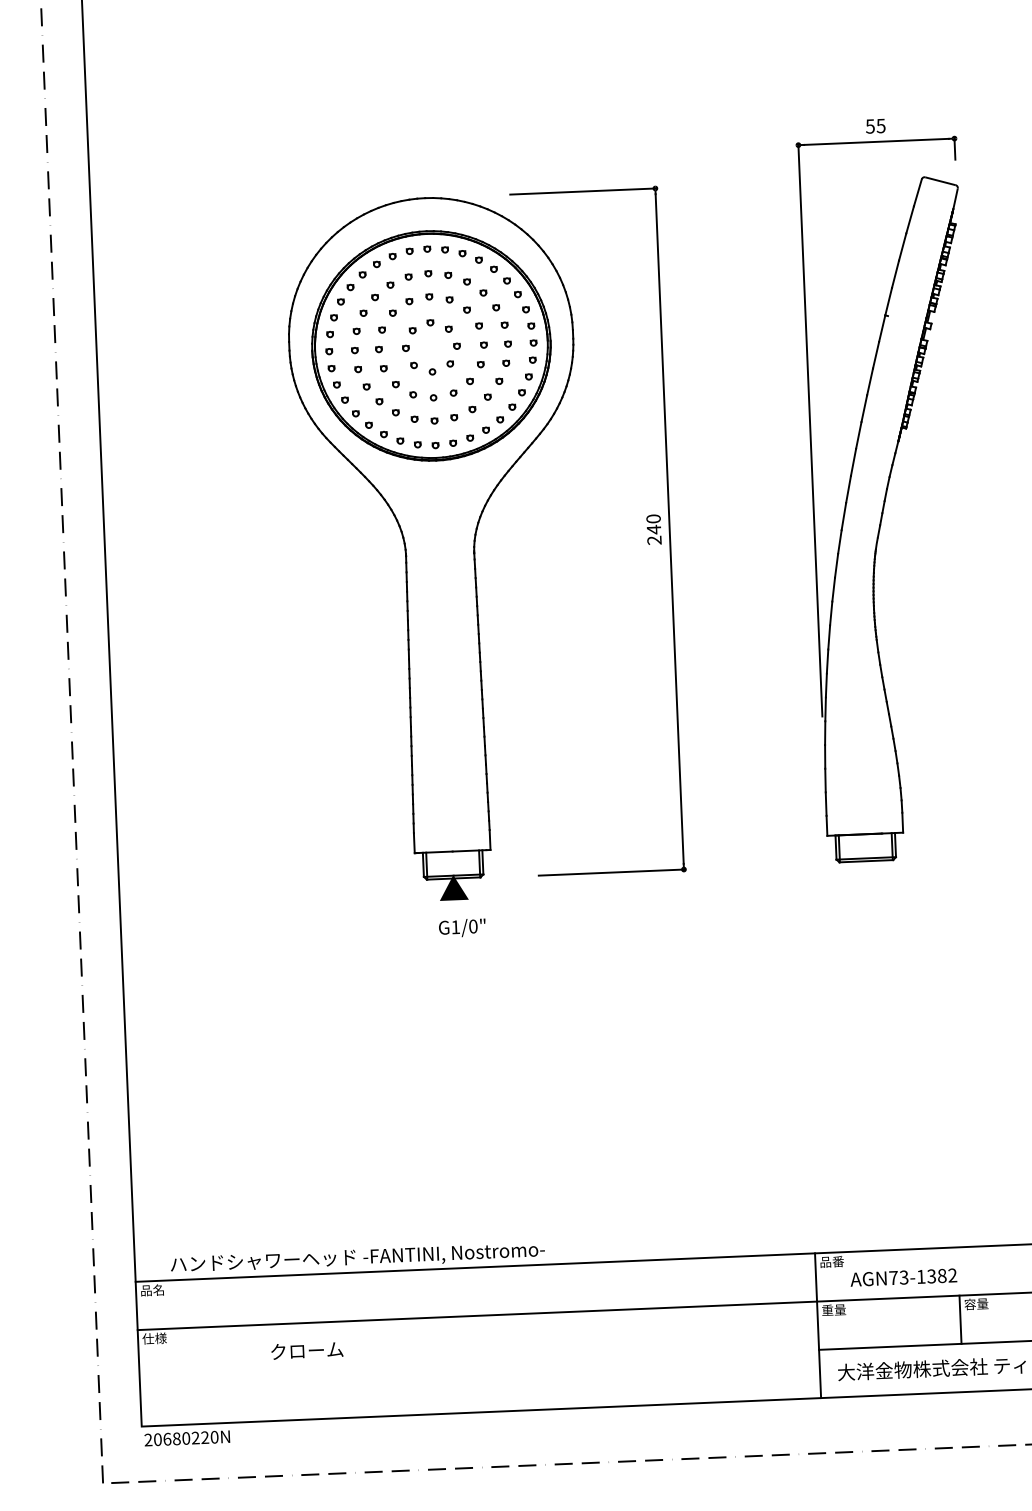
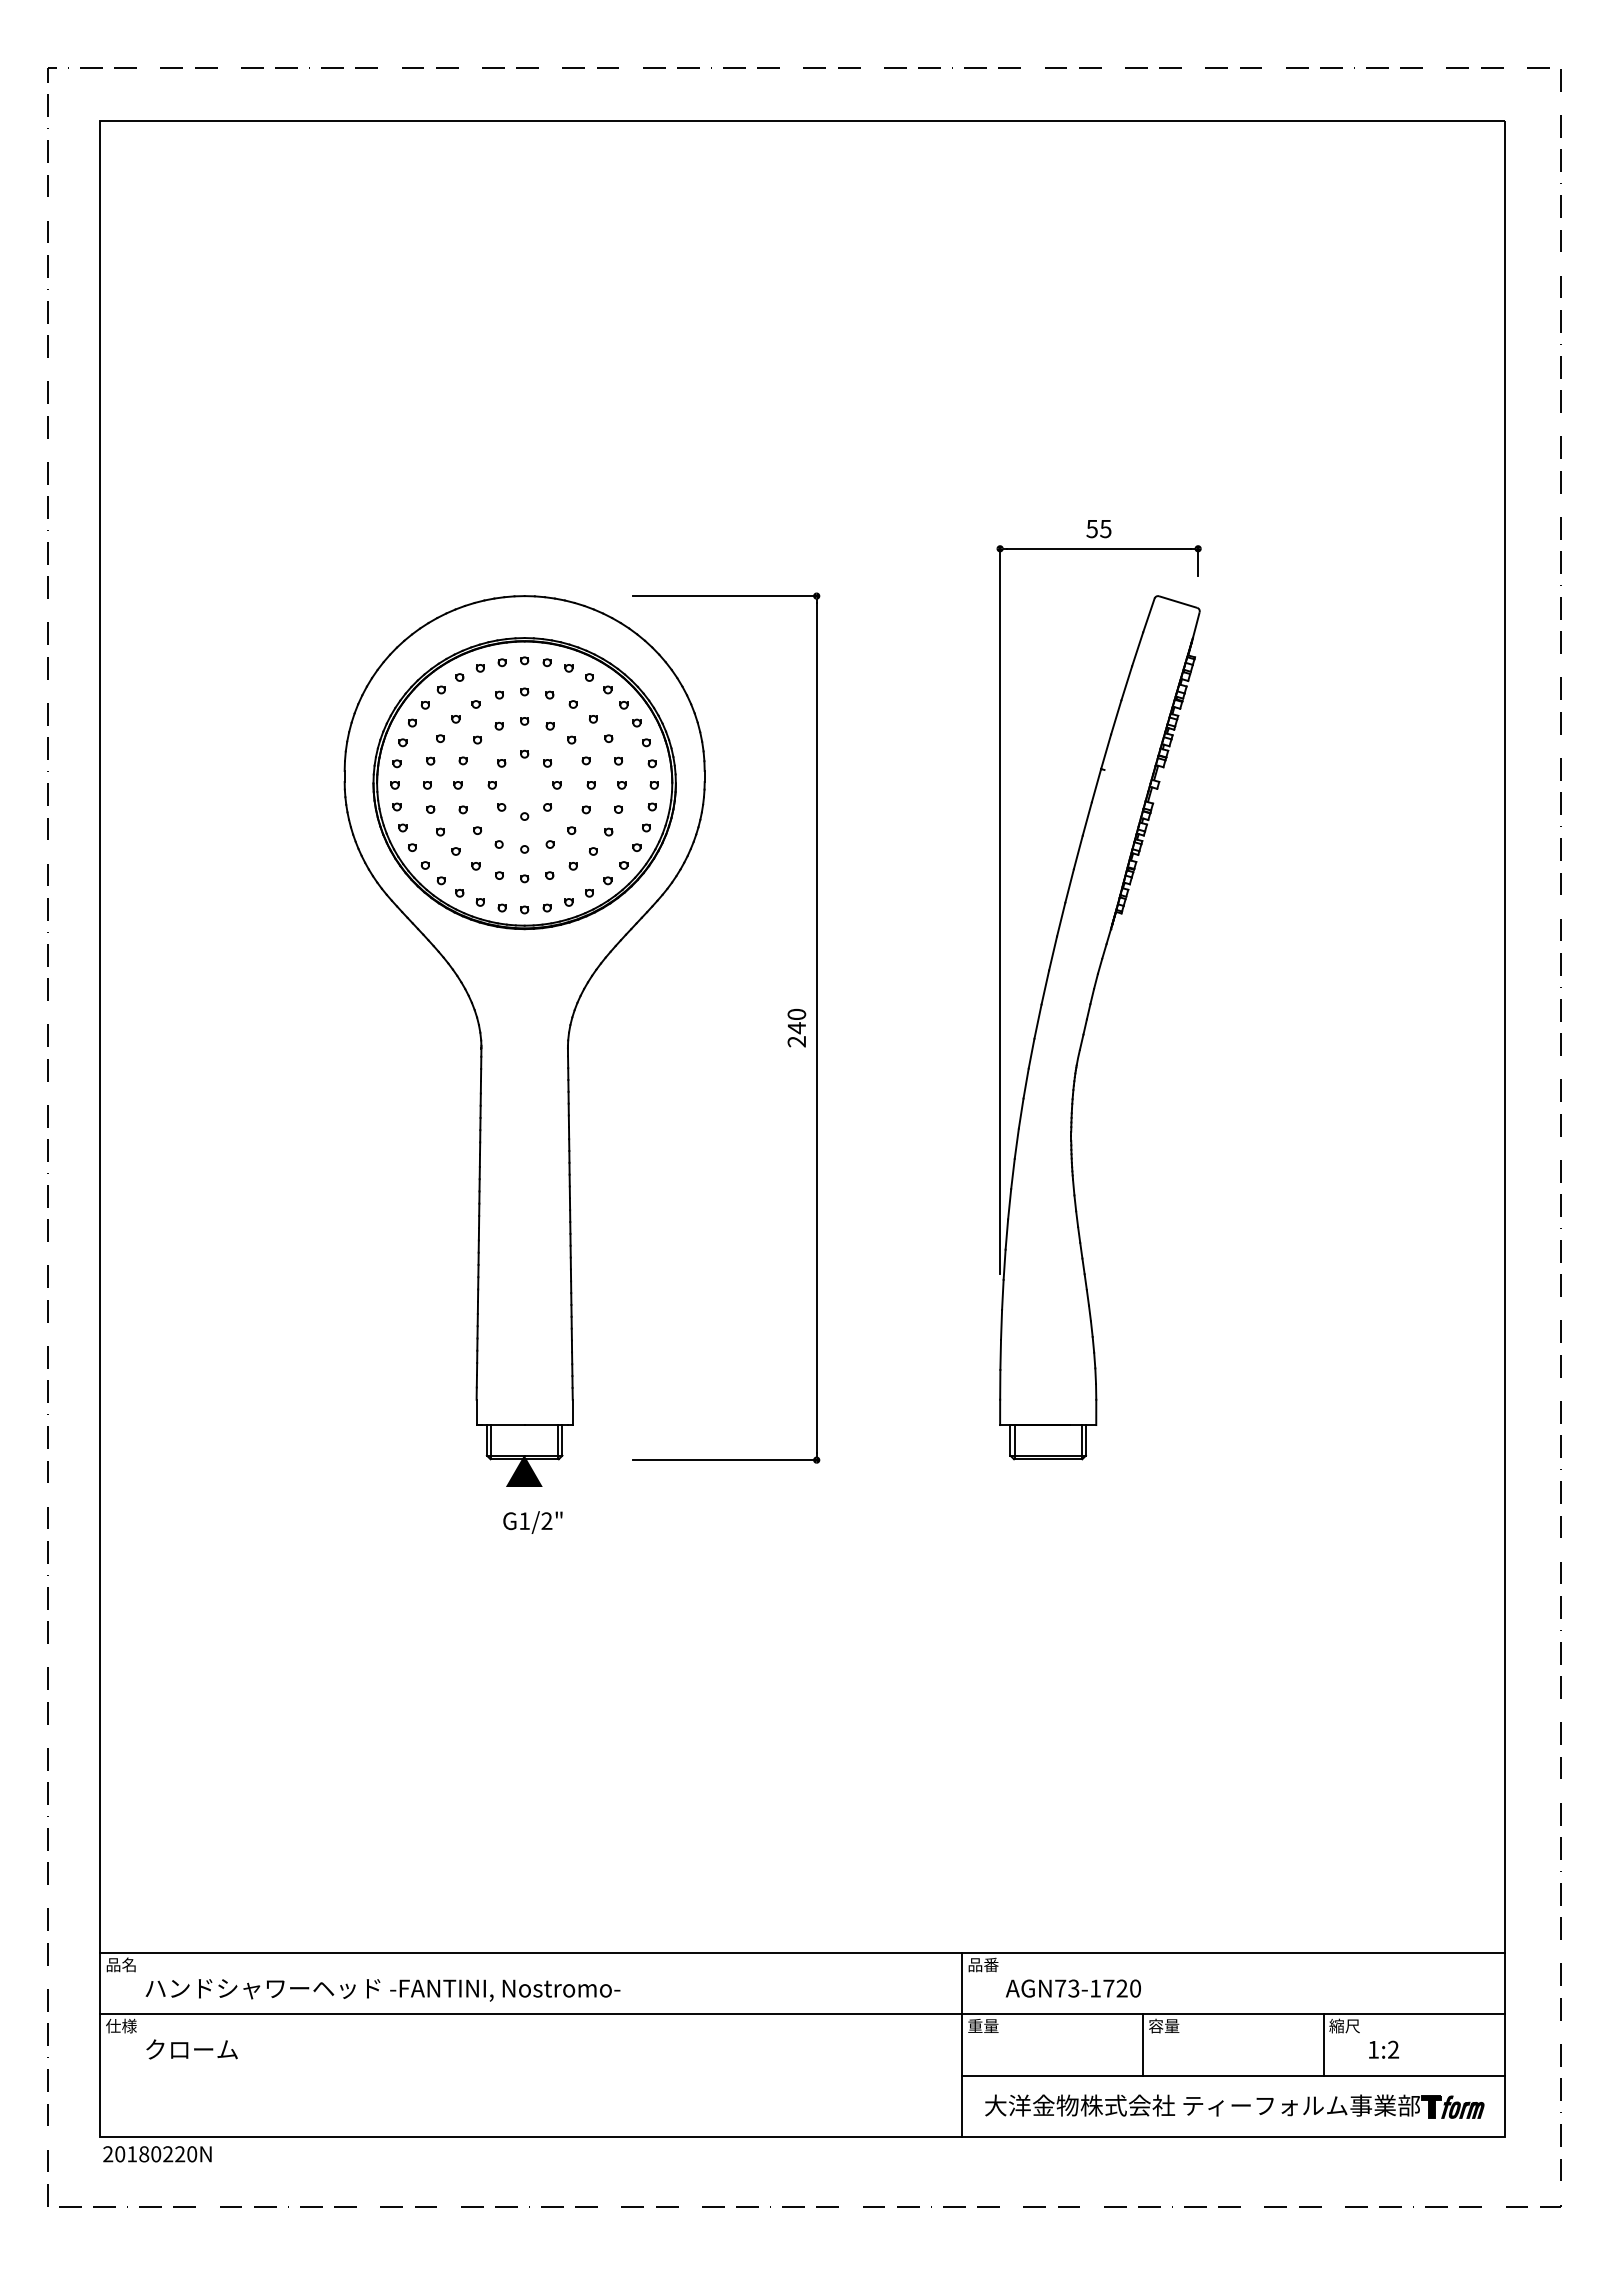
text: (473, 926) -> (546, 1521), G1/0" -> G1/2"
text: (357, 1258) -> (382, 1990), moved
text: (941, 1275) -> (1121, 1988), AGN73-1382 -> AGN73-1720
text: (306, 1350) -> (191, 2049), moved
text: (167, 1439) -> (132, 2154), 20680220N -> 20180220N

